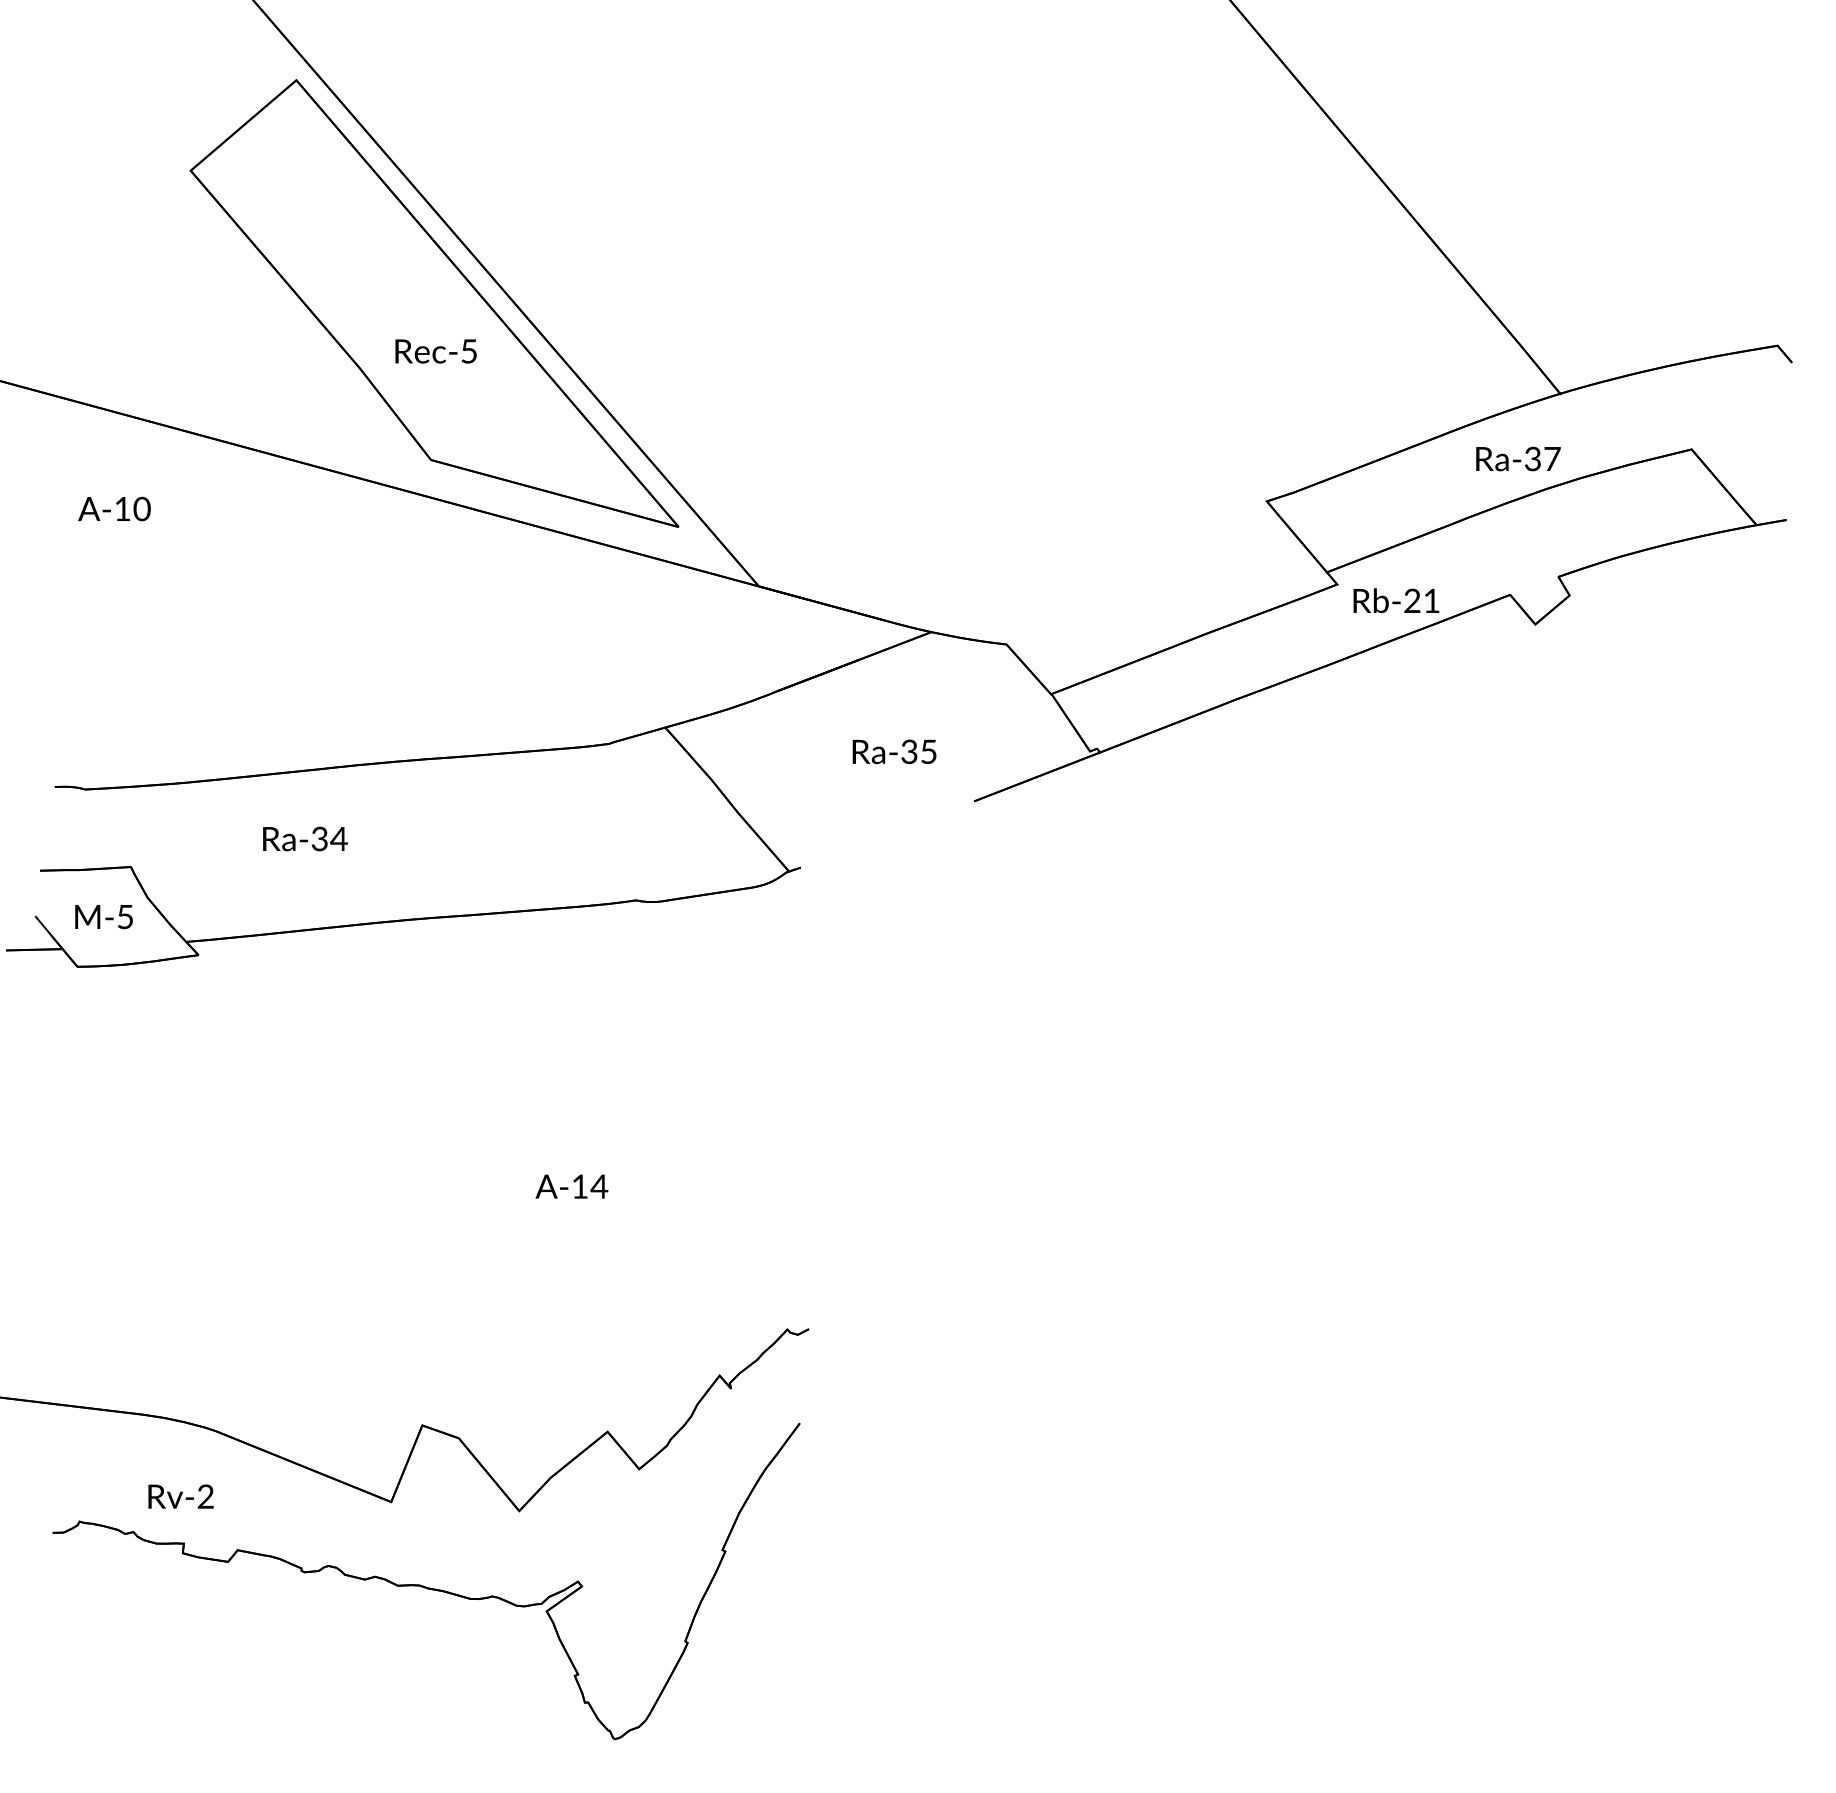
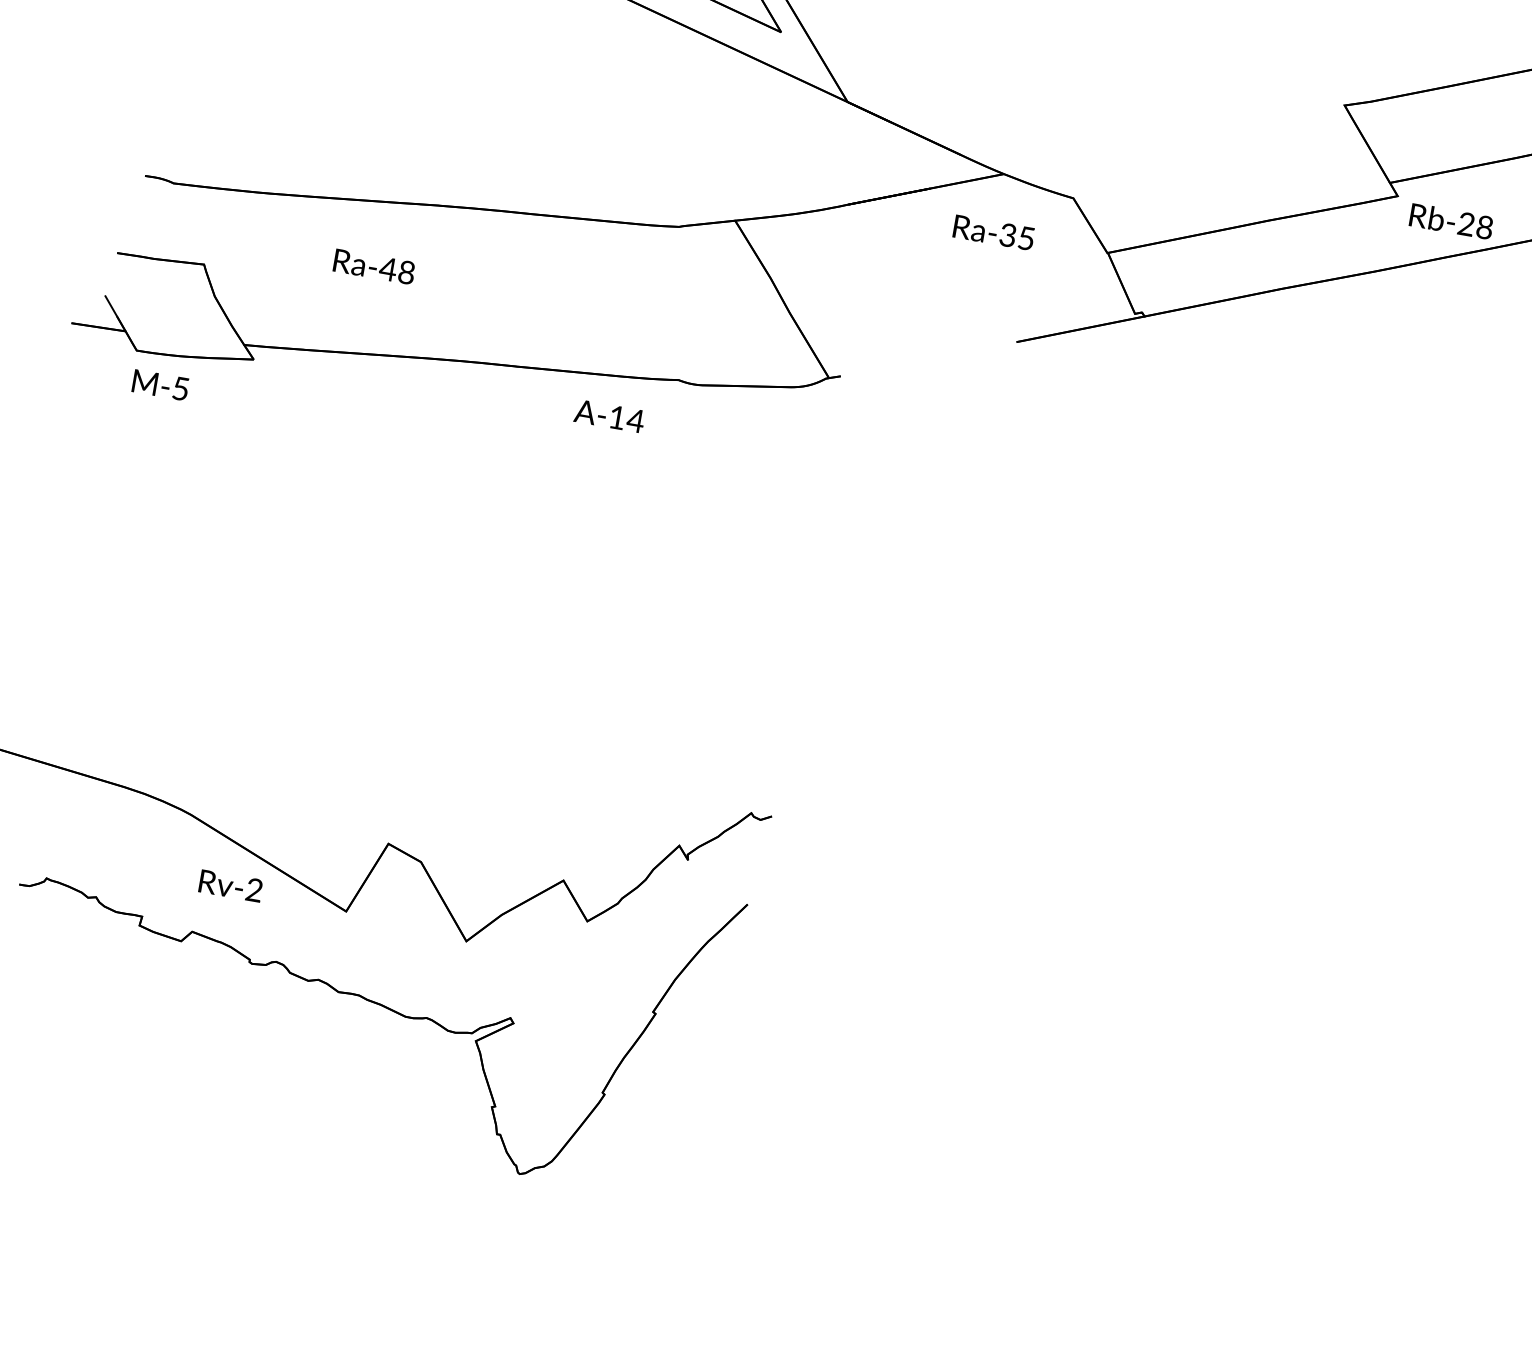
text: (1431, 600) -> (1484, 227), Rb-21 -> Rb-28
text: (894, 751) -> (993, 232), moved
text: (329, 838) -> (397, 270), Ra-34 -> Ra-48
text: (103, 917) -> (159, 385), moved
text: (571, 1186) -> (609, 416), moved
text: (180, 1496) -> (230, 885), moved

